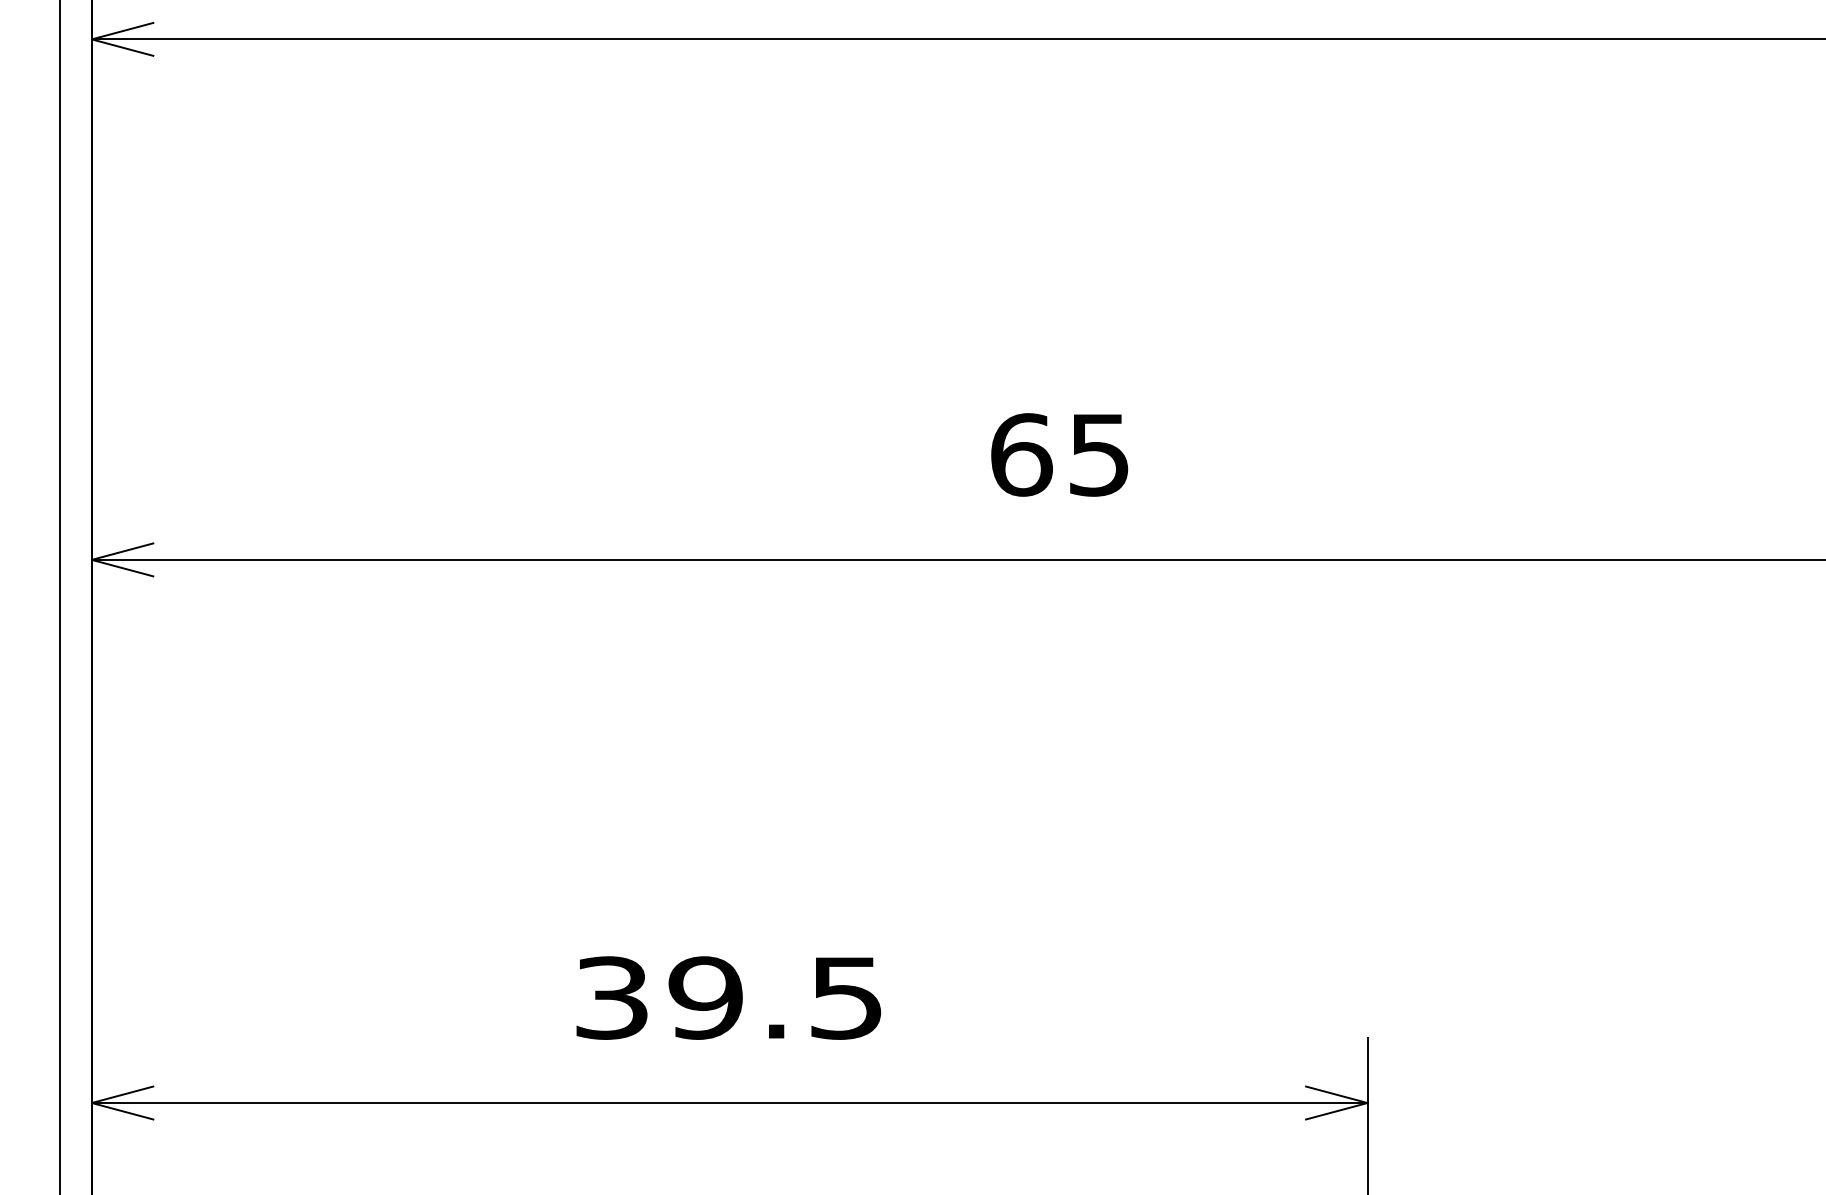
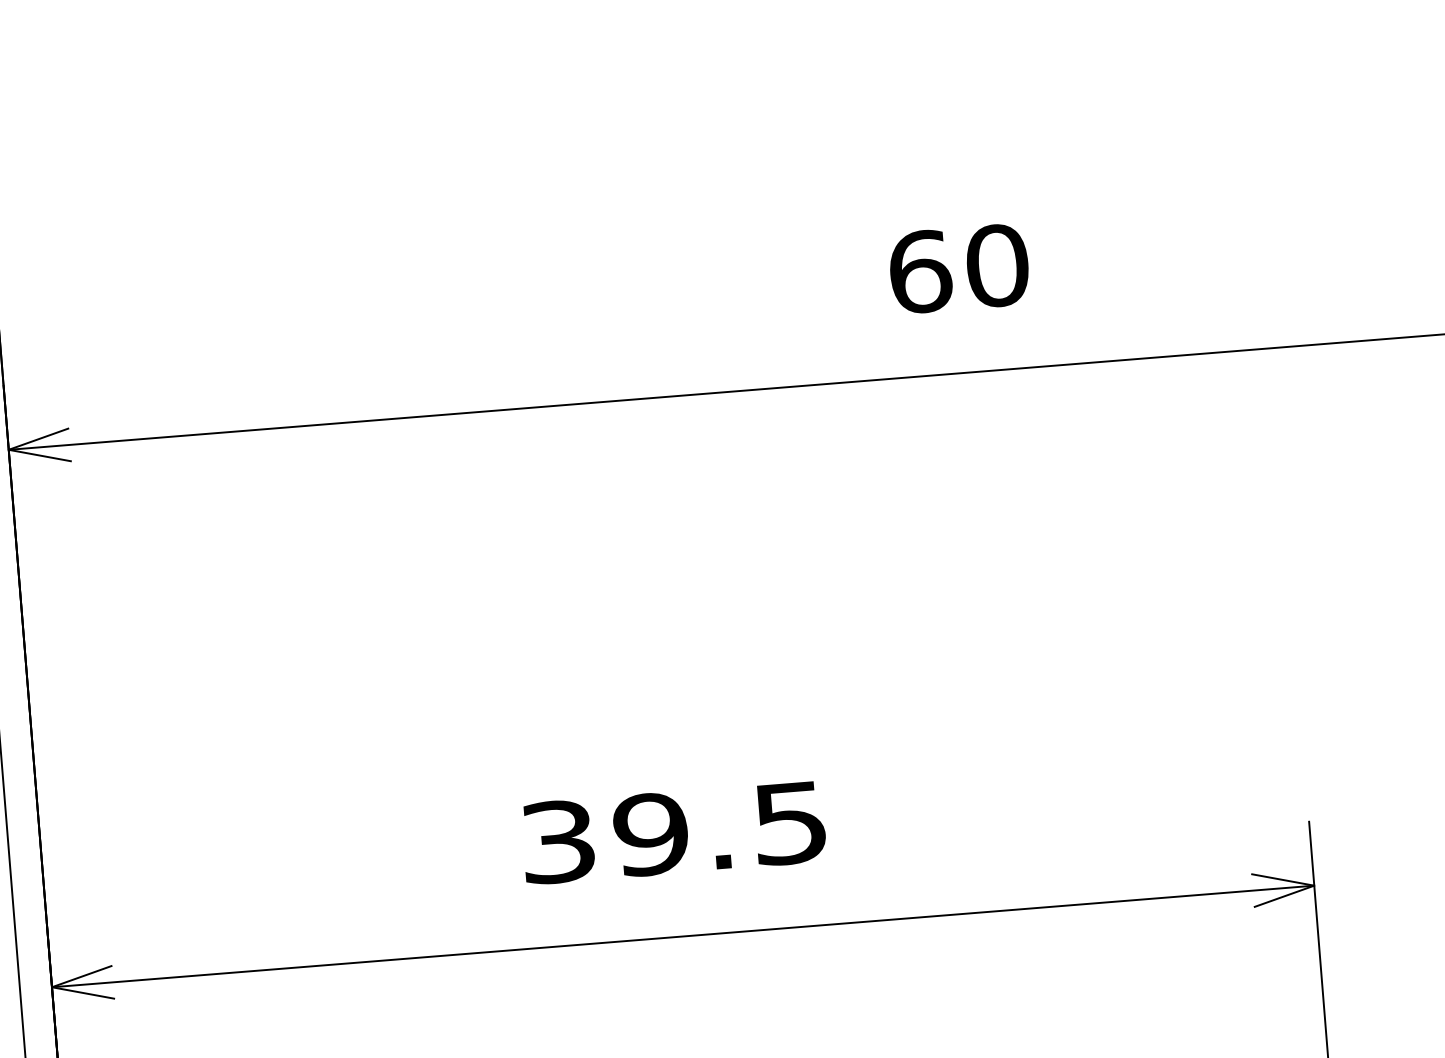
text: (1099, 454) -> (997, 265), 65 -> 60

